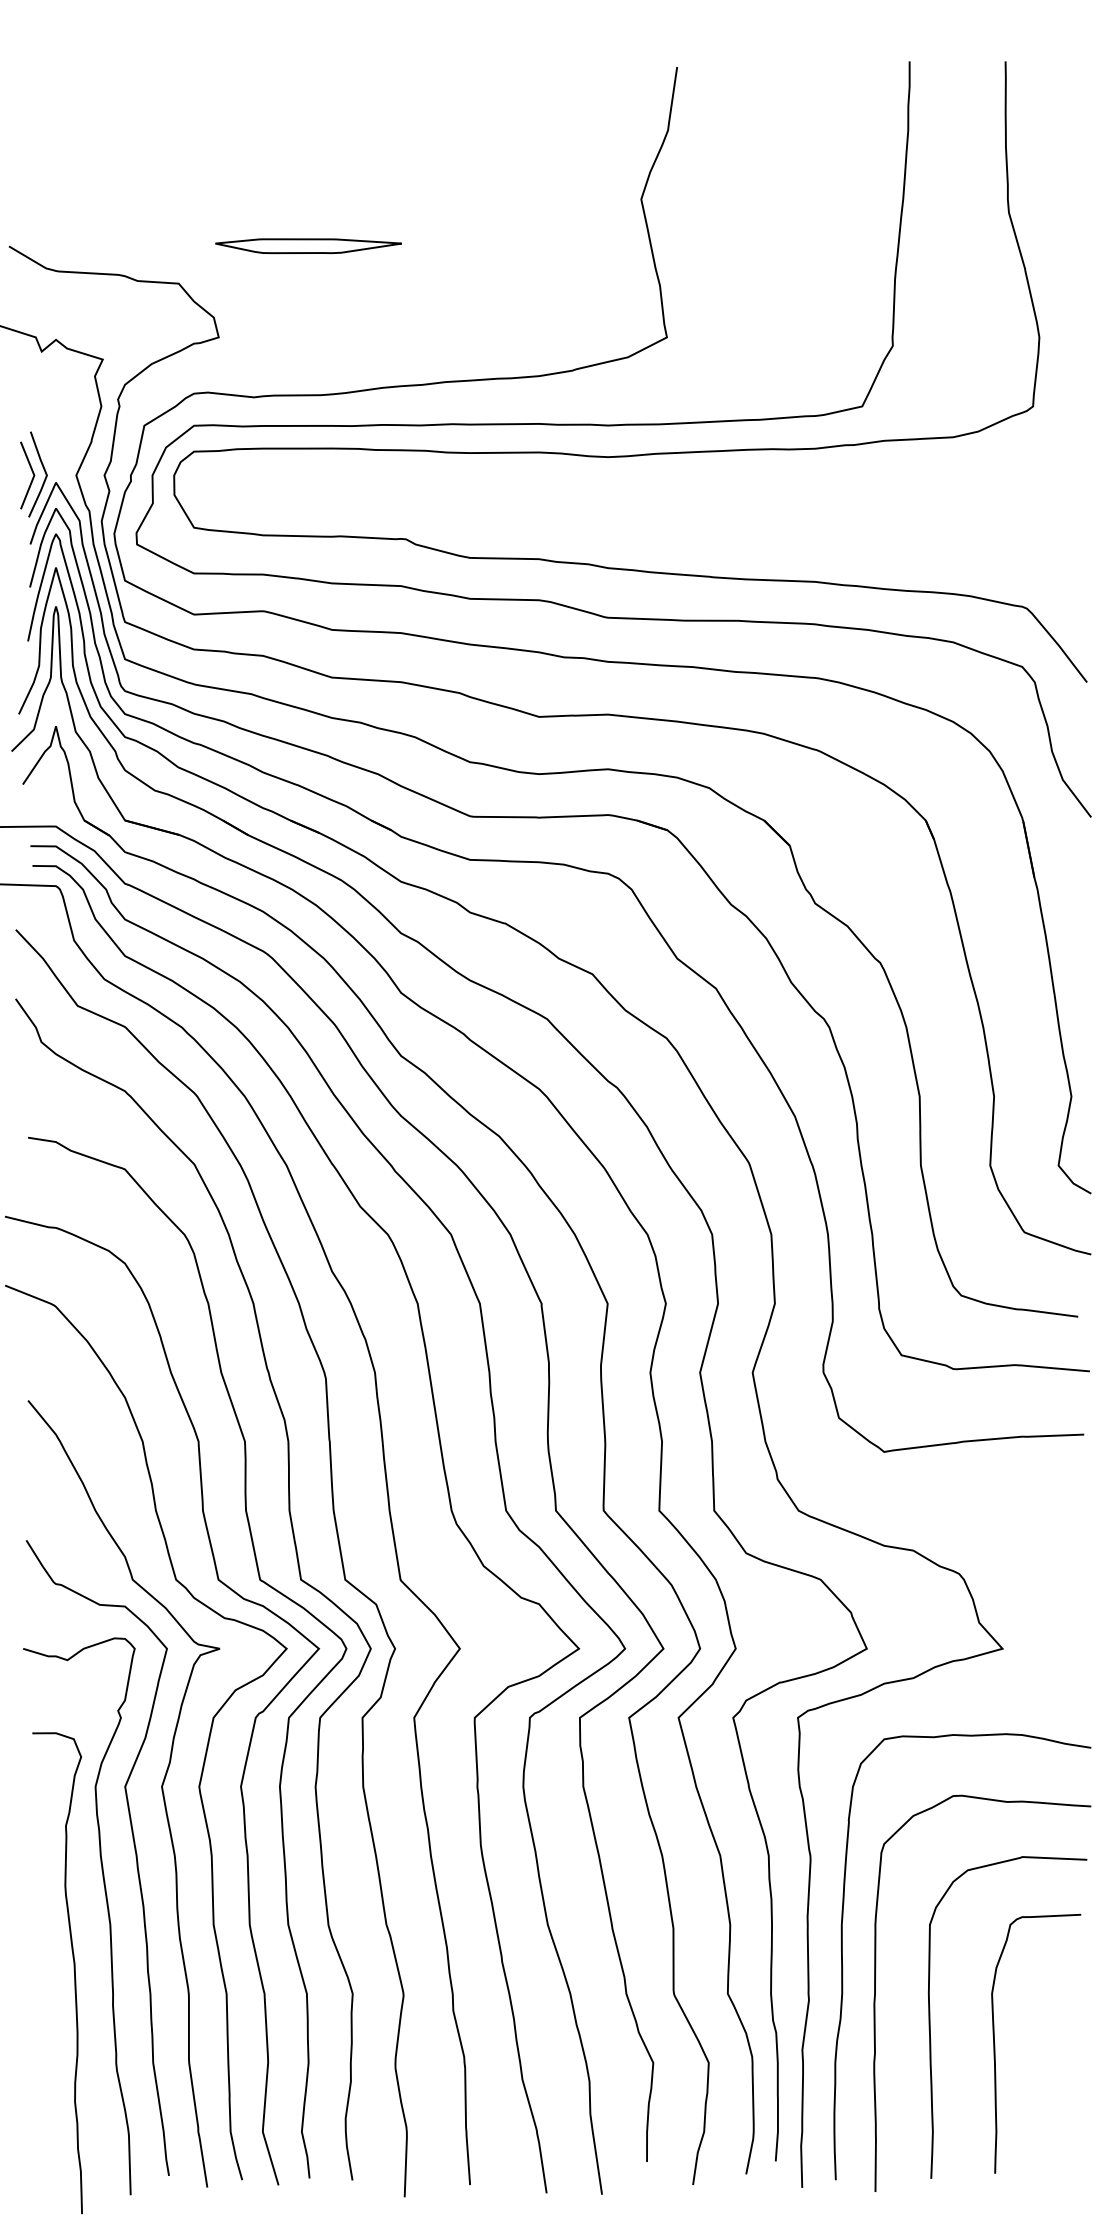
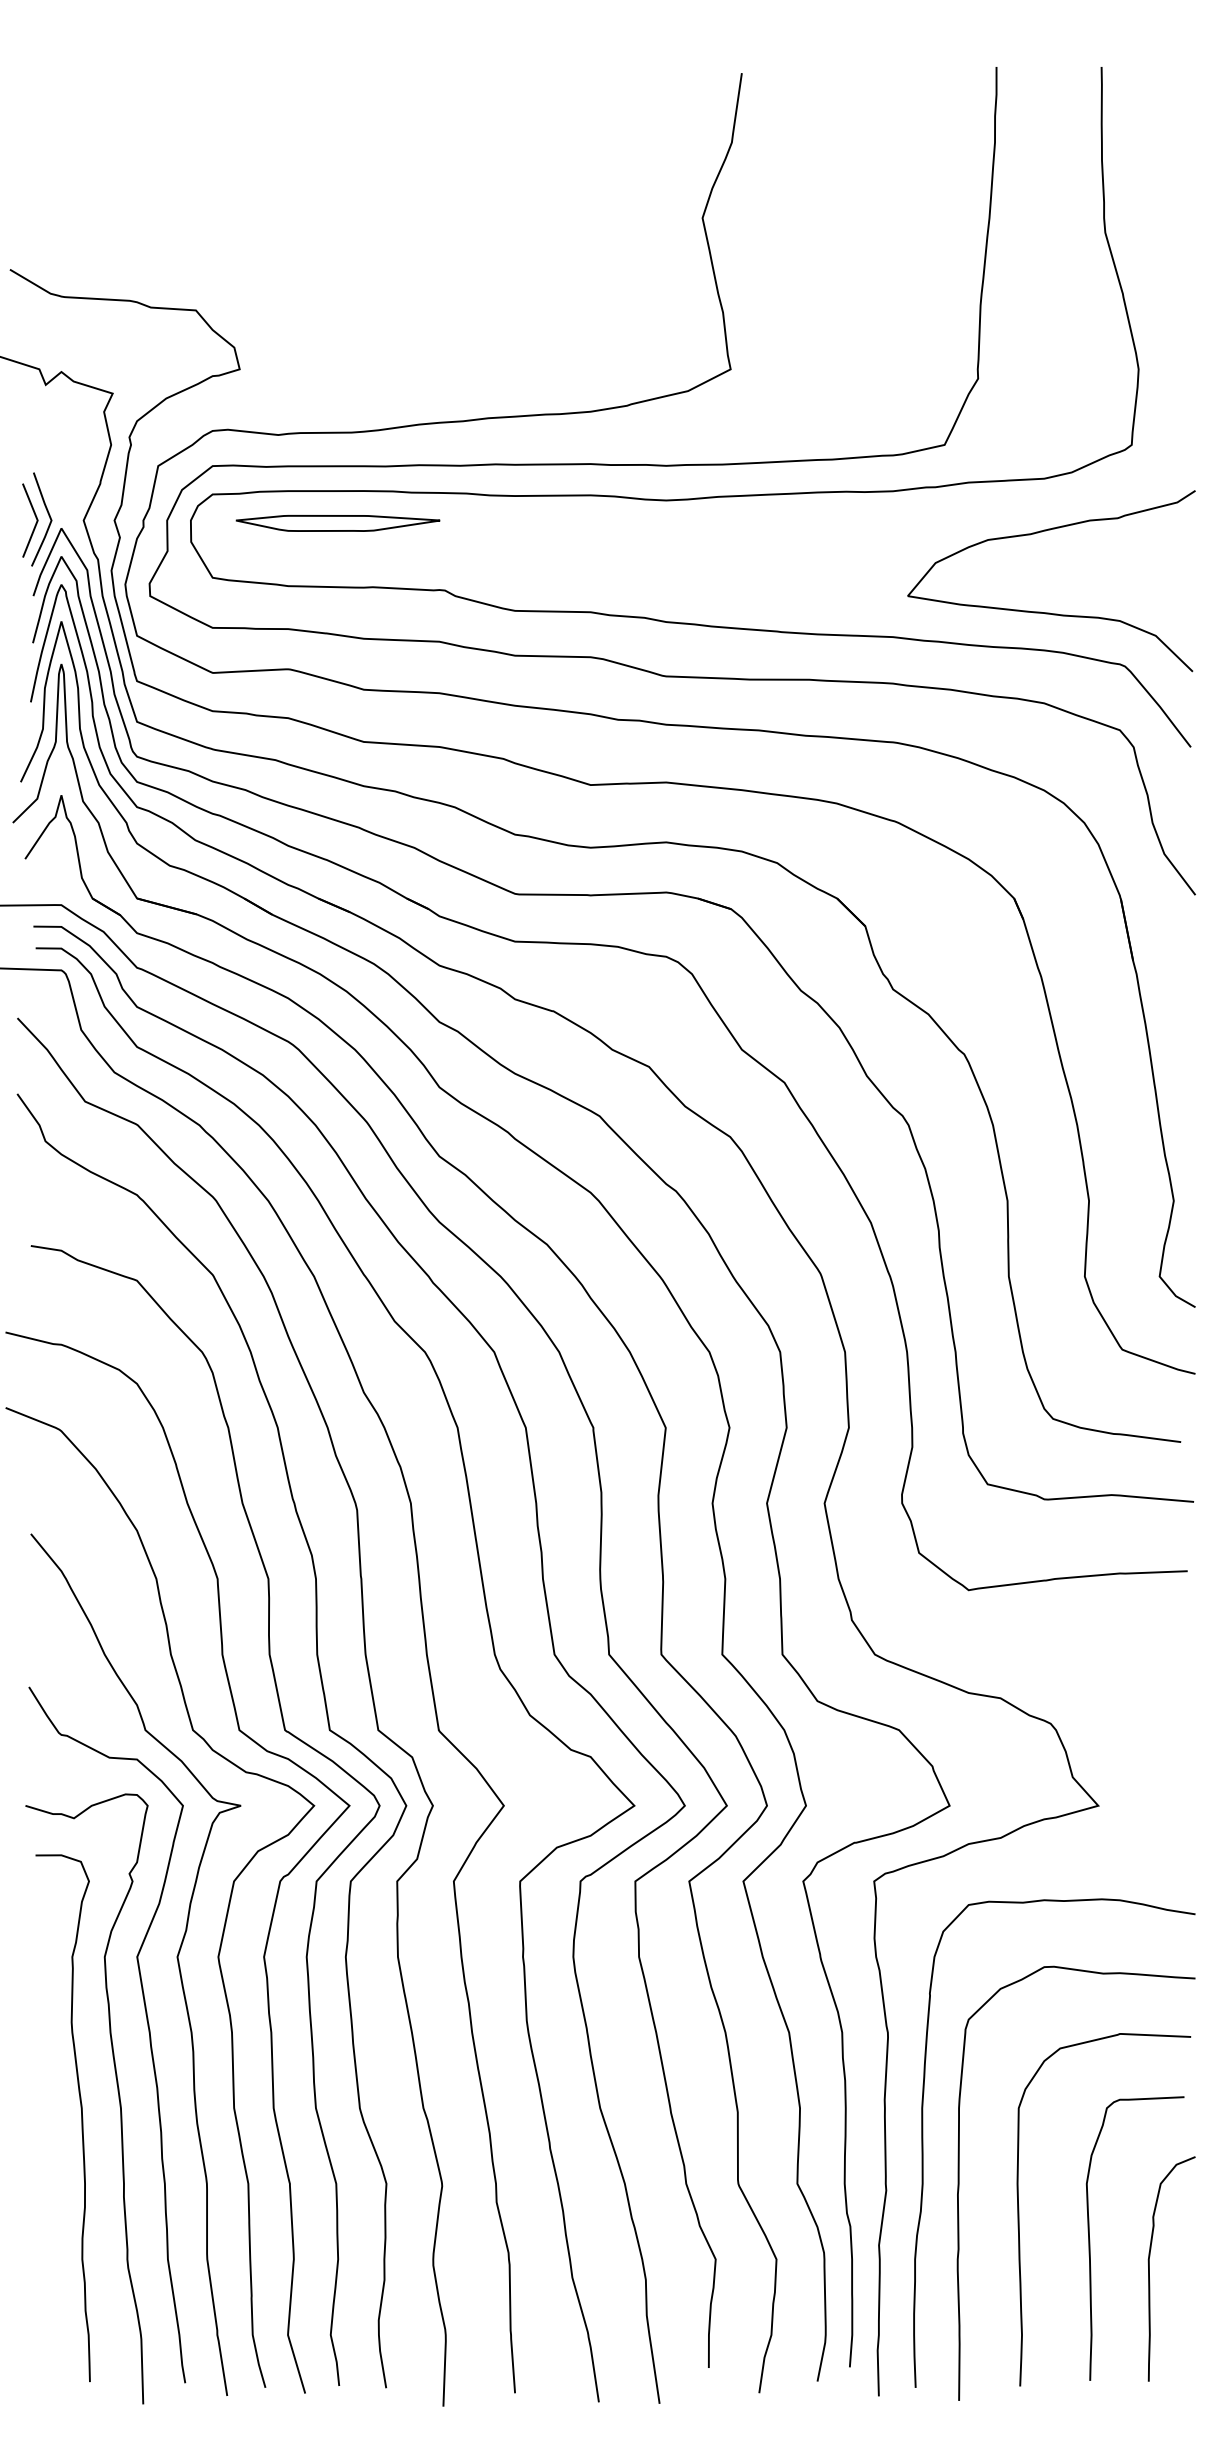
part: (308, 246) -> (337, 523), moved
curve: (958, 559) -> (1049, 612), added
curve: (74, 1973) -> (81, 2118), moved
curve: (1049, 2071) -> (1149, 2268), added

